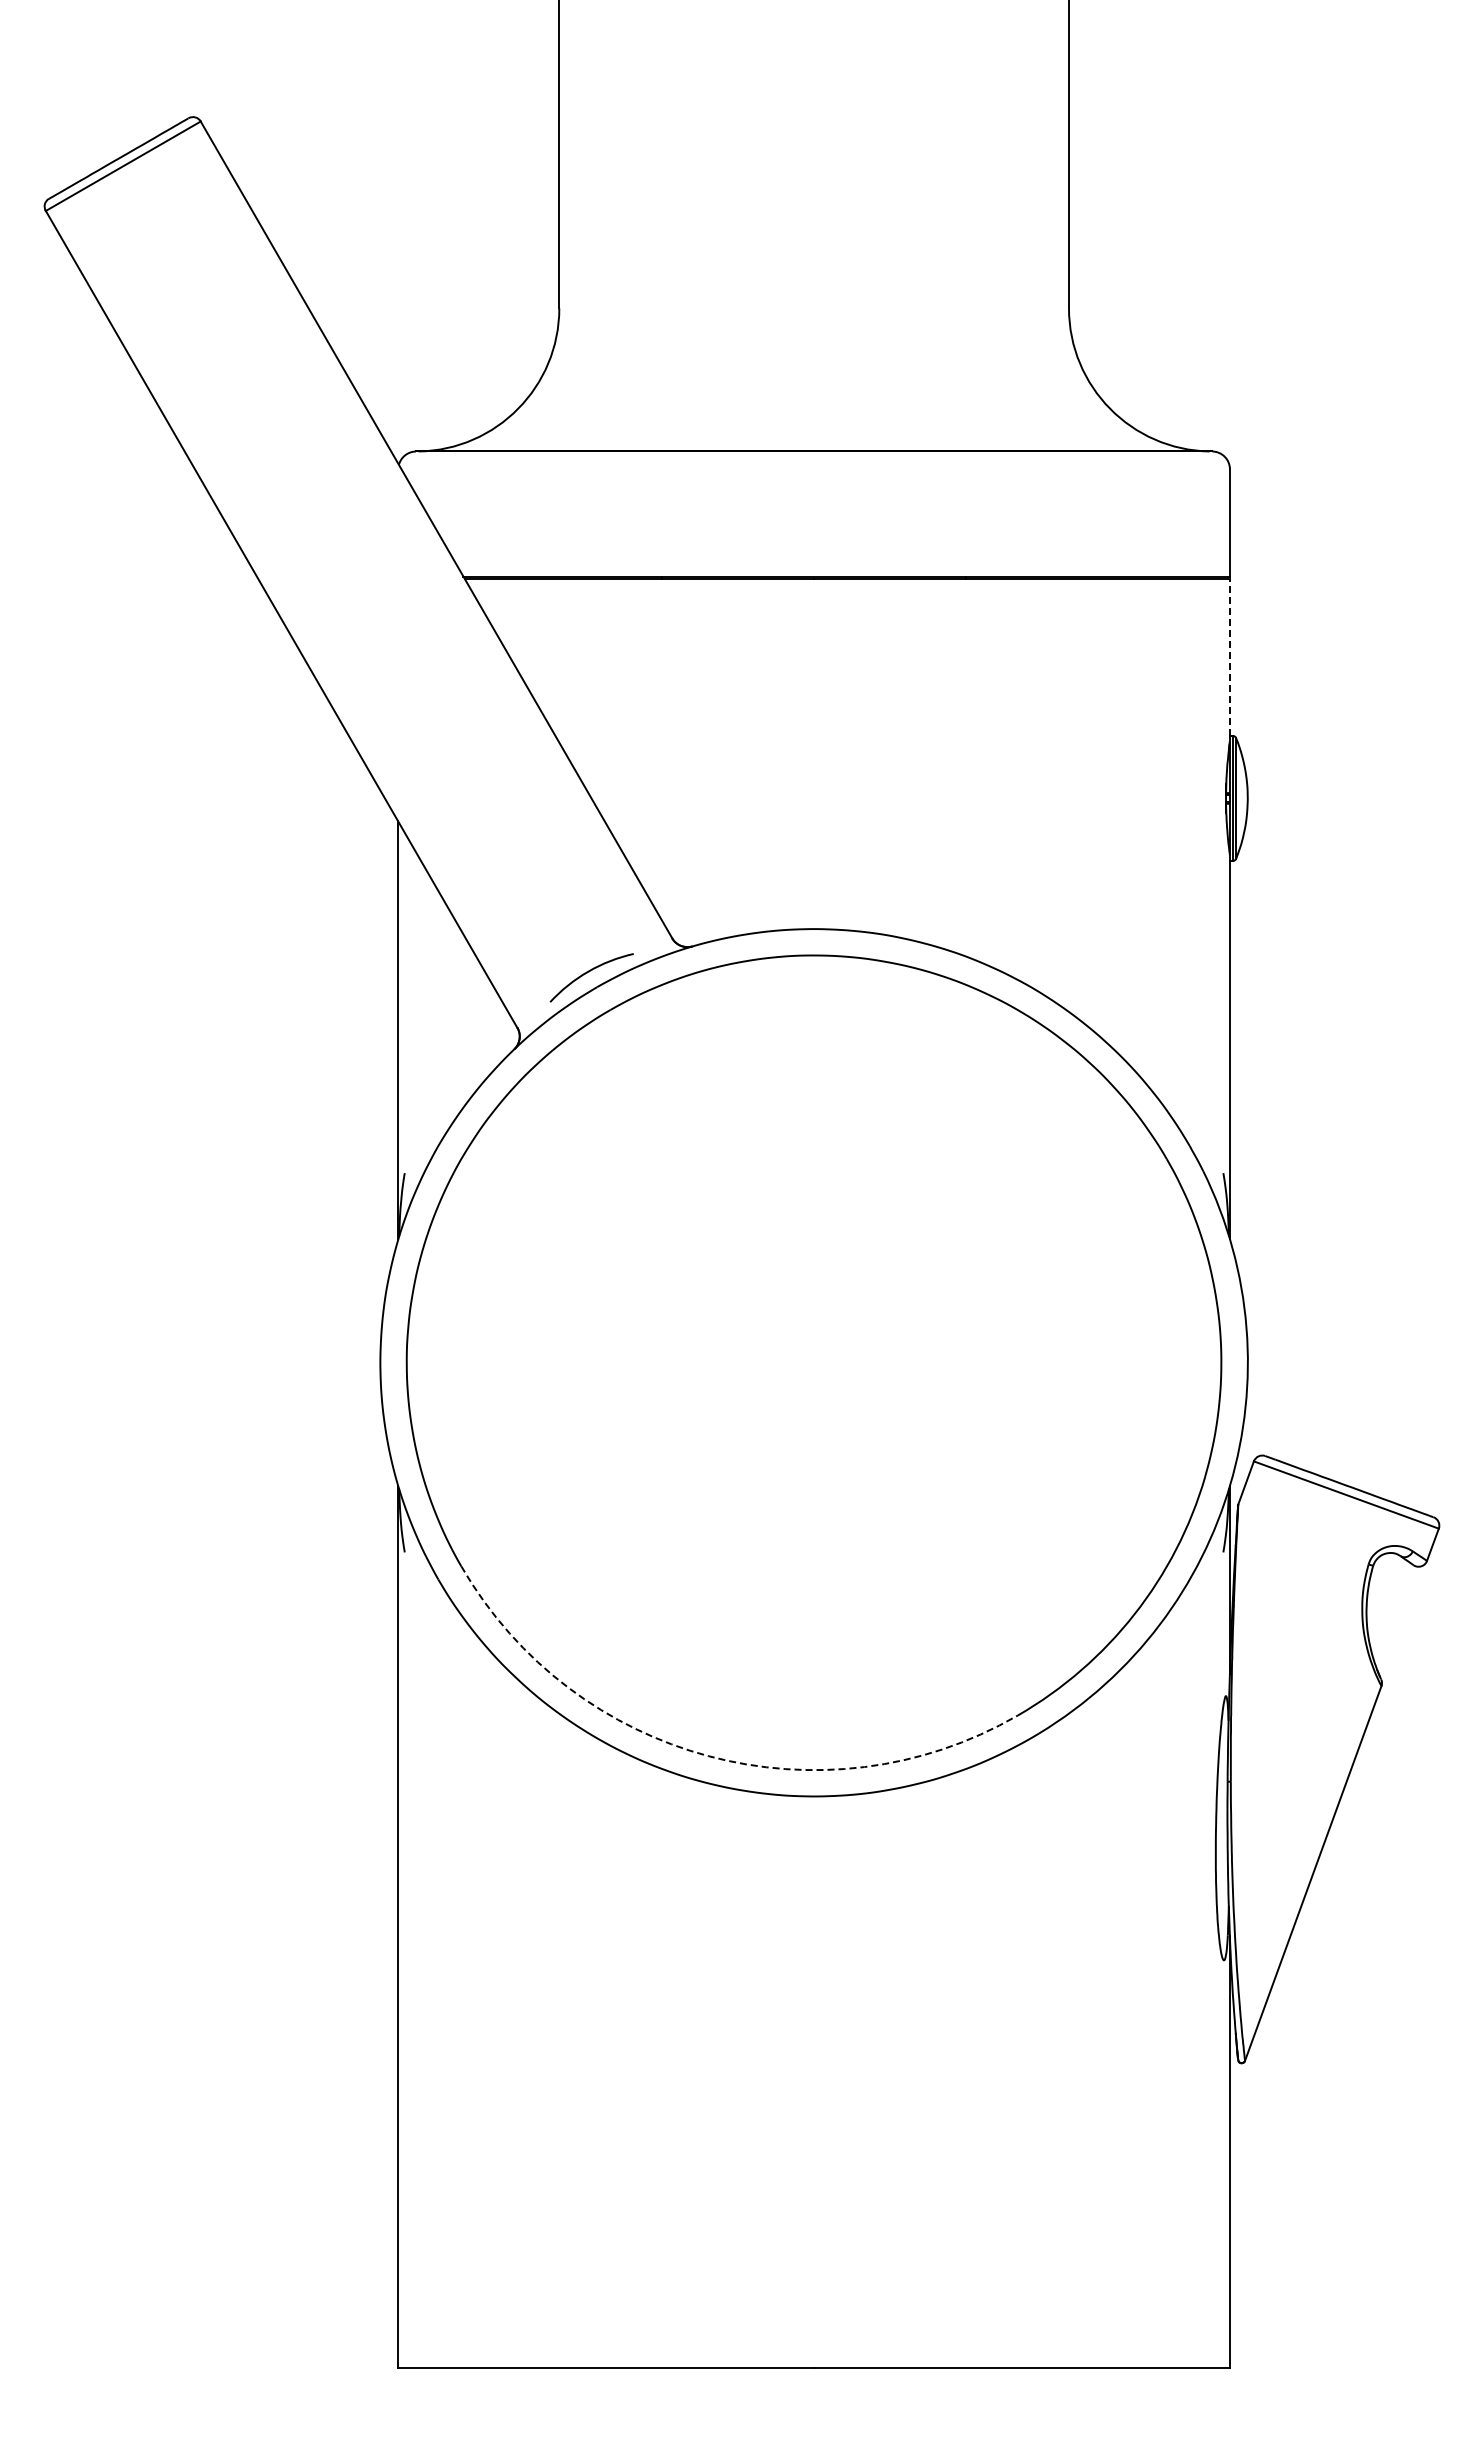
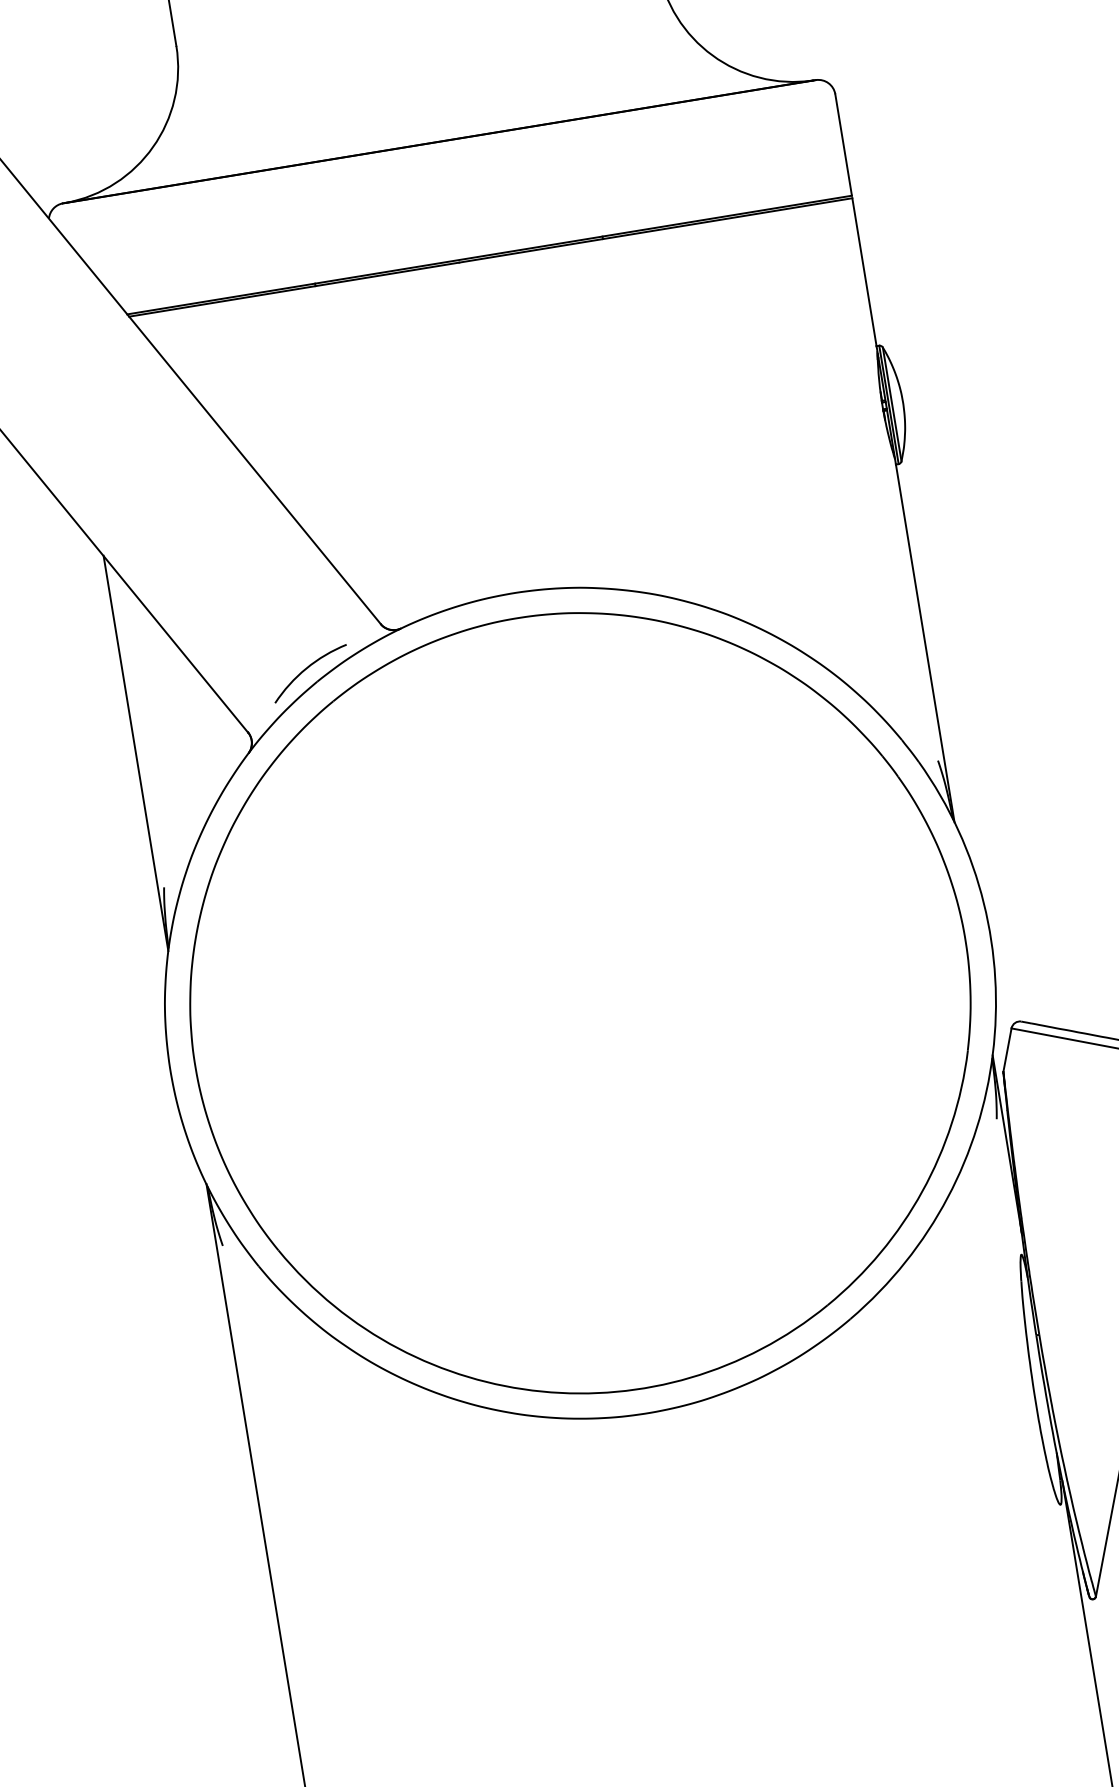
line: (1229, 657) -> (864, 272), dashed -> solid
arc: (708, 1756) -> (541, 1391), dashed -> solid

